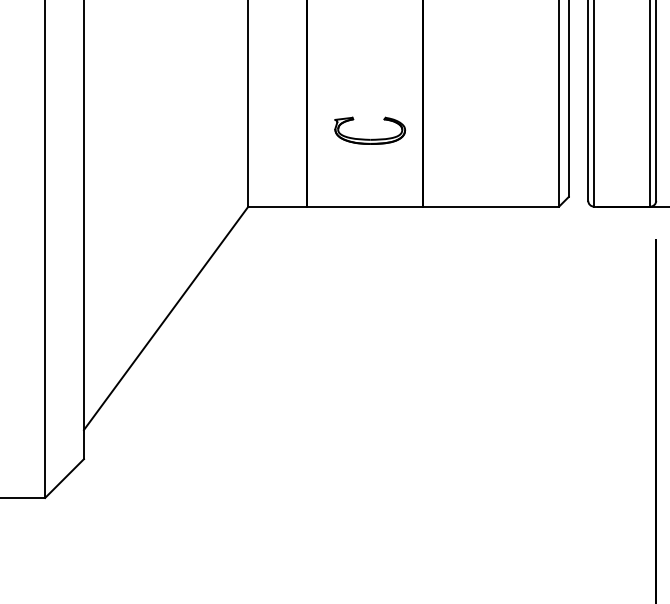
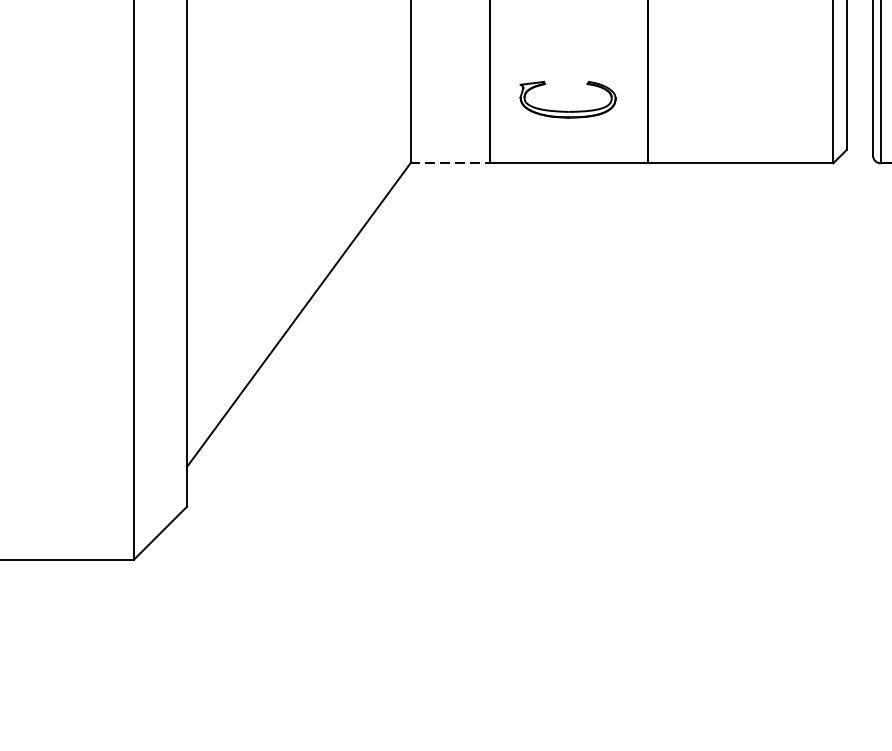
part: (369, 138) -> (567, 110), moved
line: (278, 206) -> (451, 163), solid -> dashed

